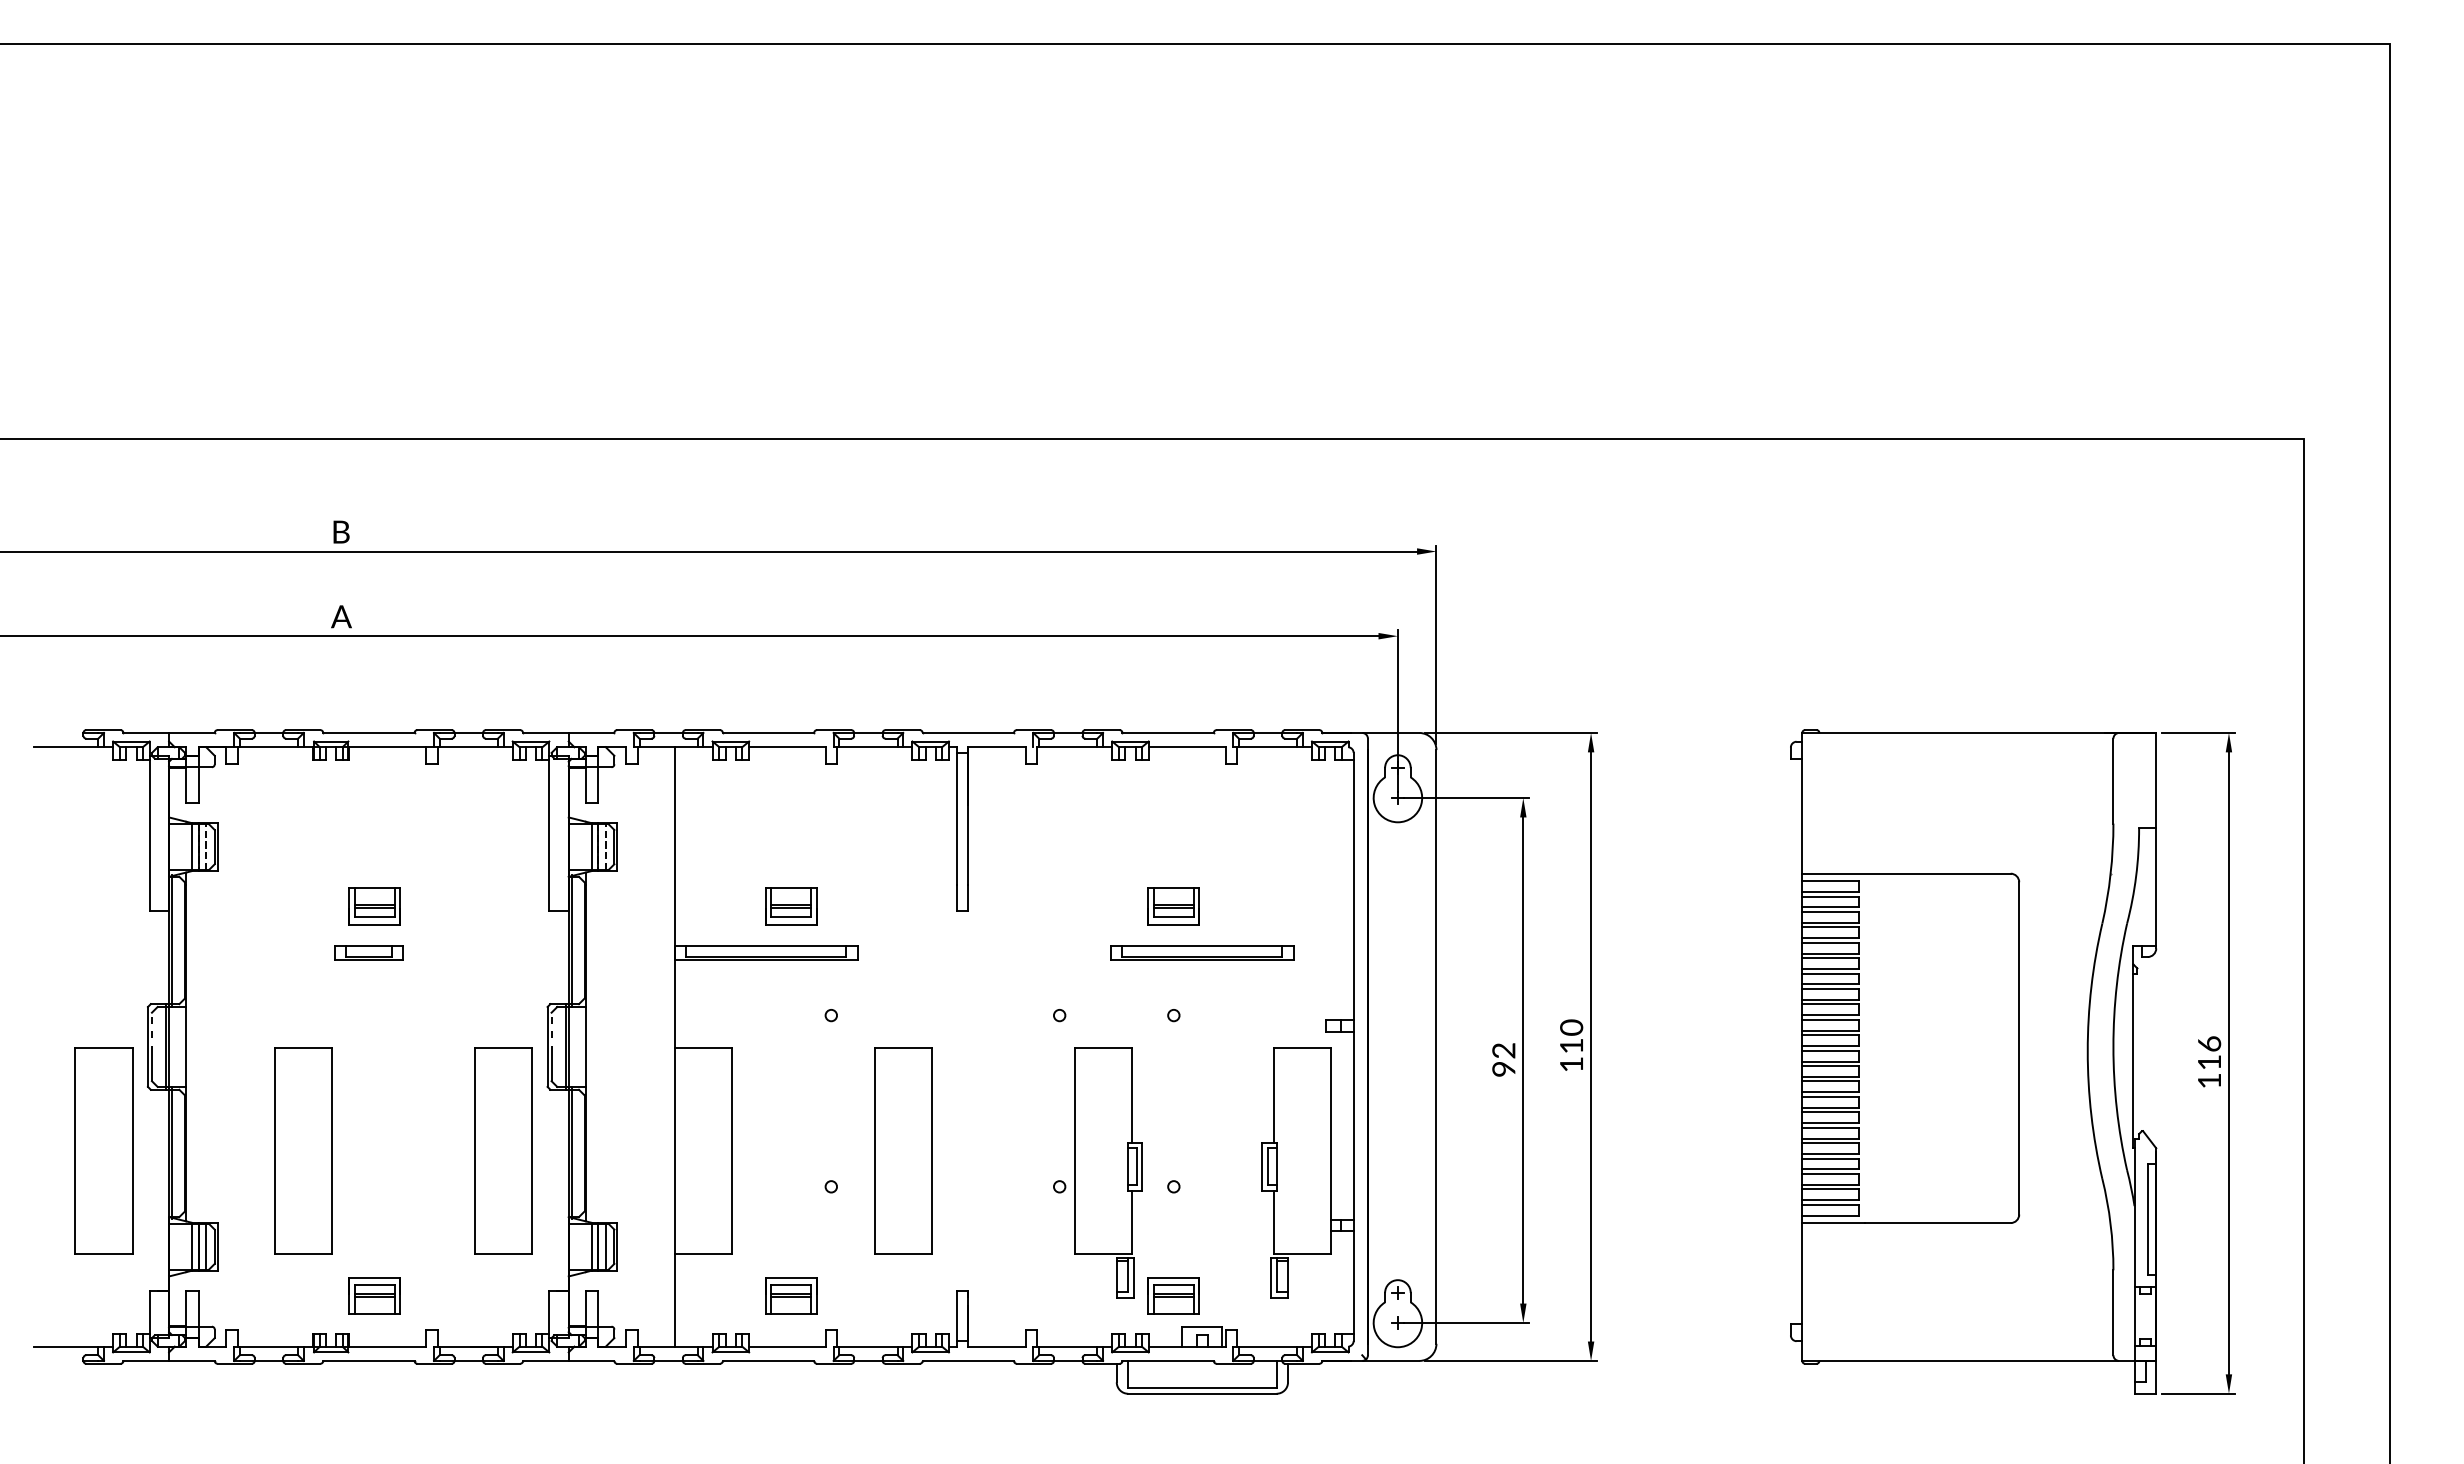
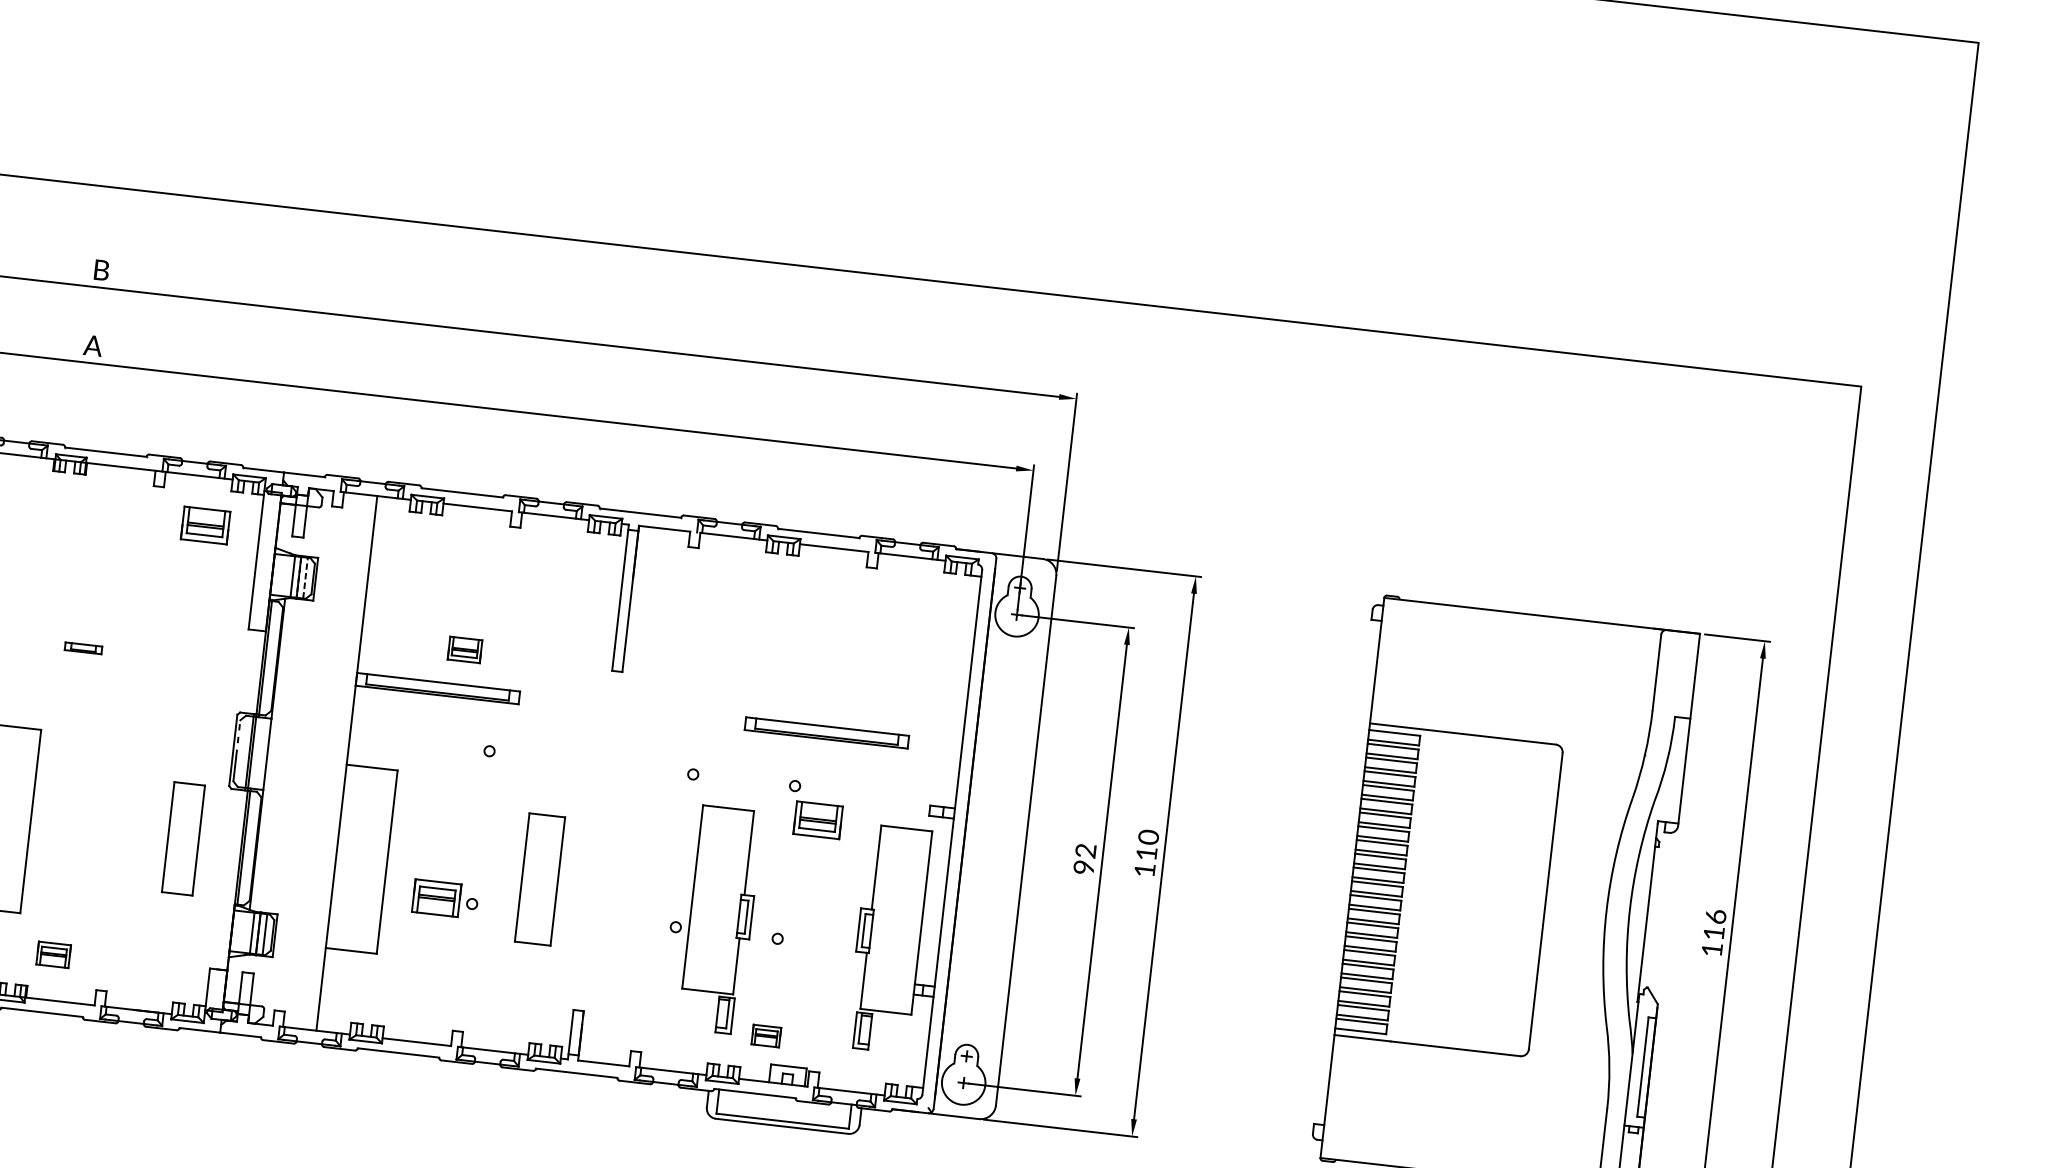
part: (374, 906) -> (205, 525), moved
part: (791, 906) -> (465, 649), size x0.7
part: (1173, 906) -> (817, 820), moved
part: (368, 952) -> (83, 647), size x0.6
part: (503, 1150) -> (183, 838), size x0.6
part: (903, 1150) -> (540, 878), size x0.7
part: (374, 1295) -> (53, 954), size x0.7
part: (791, 1295) -> (436, 897), moved
part: (1173, 1295) -> (766, 1035), size x0.6

